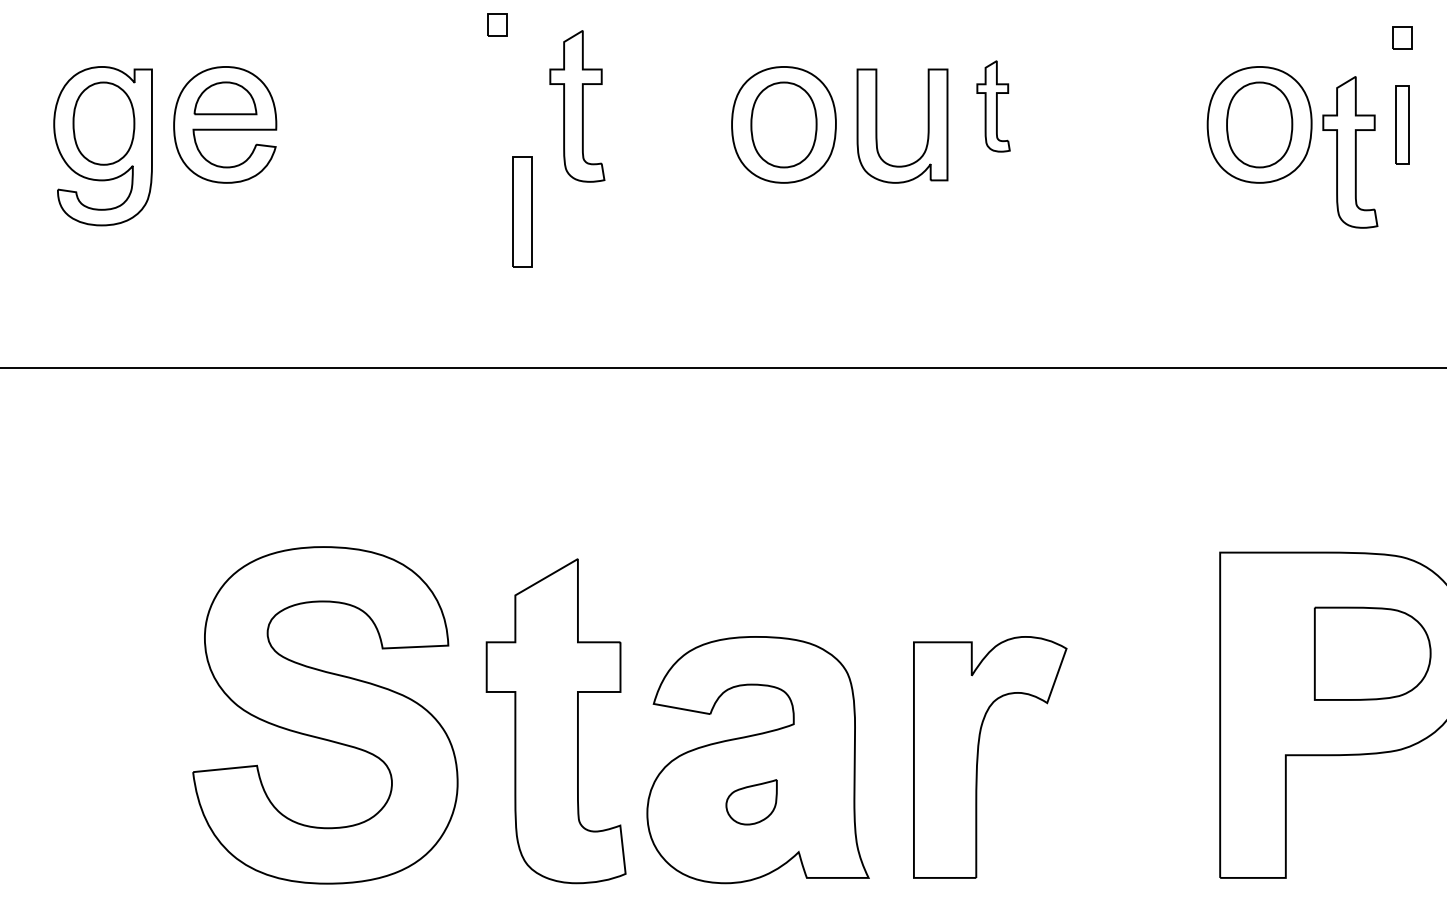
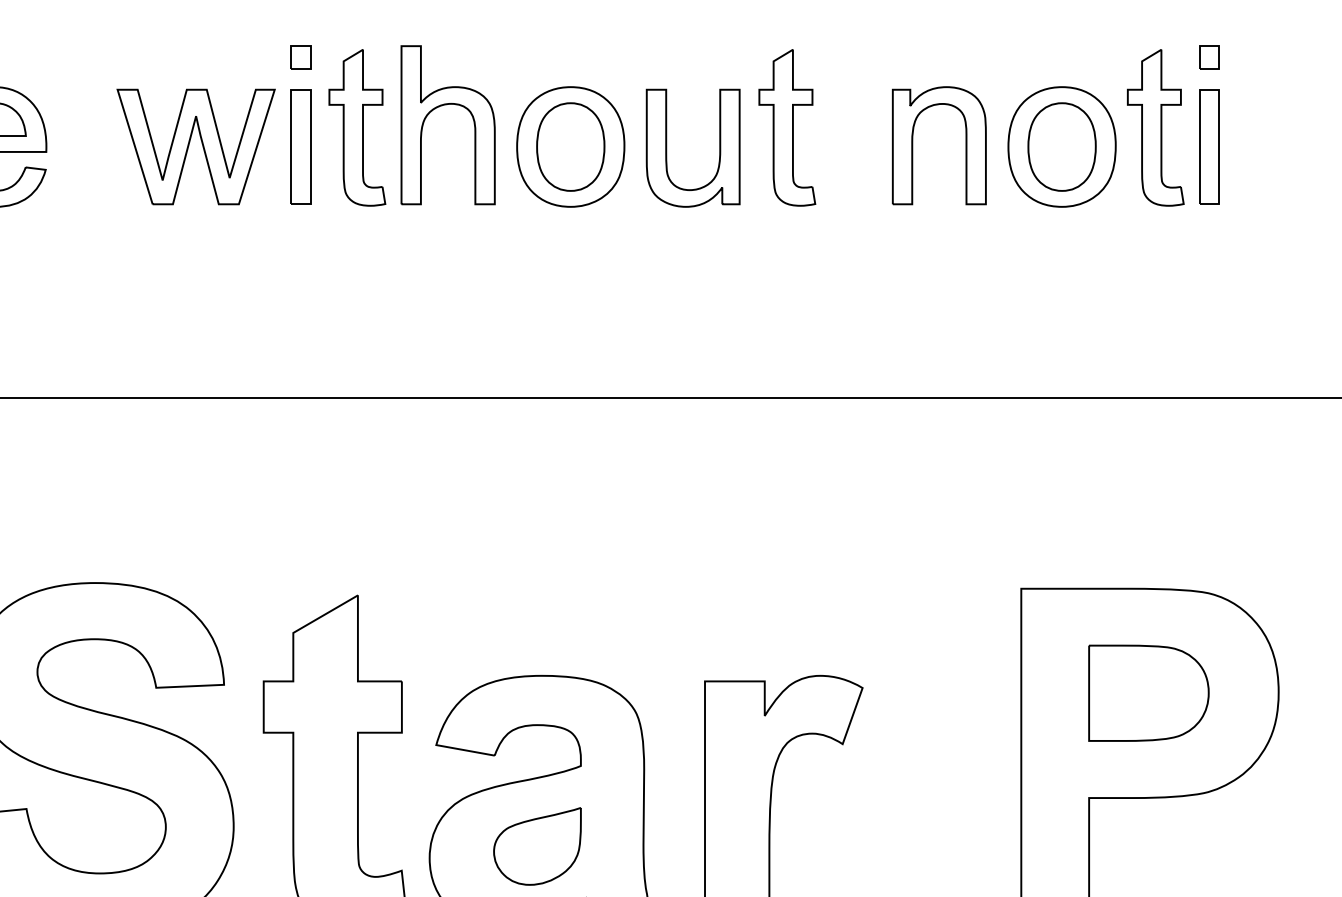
part: (497, 24) -> (300, 56), moved
part: (660, 85) -> (443, 106), added
part: (993, 106) -> (787, 127), size x1.67
part: (1115, 123) -> (913, 145), added
part: (421, 124) -> (196, 146), added
part: (1402, 124) -> (1209, 146), size x1.43
part: (1350, 152) -> (1155, 127), moved
part: (522, 211) -> (300, 146), moved
part: (1372, 653) -> (1148, 692), moved
part: (751, 802) -> (537, 846), size x1.67

